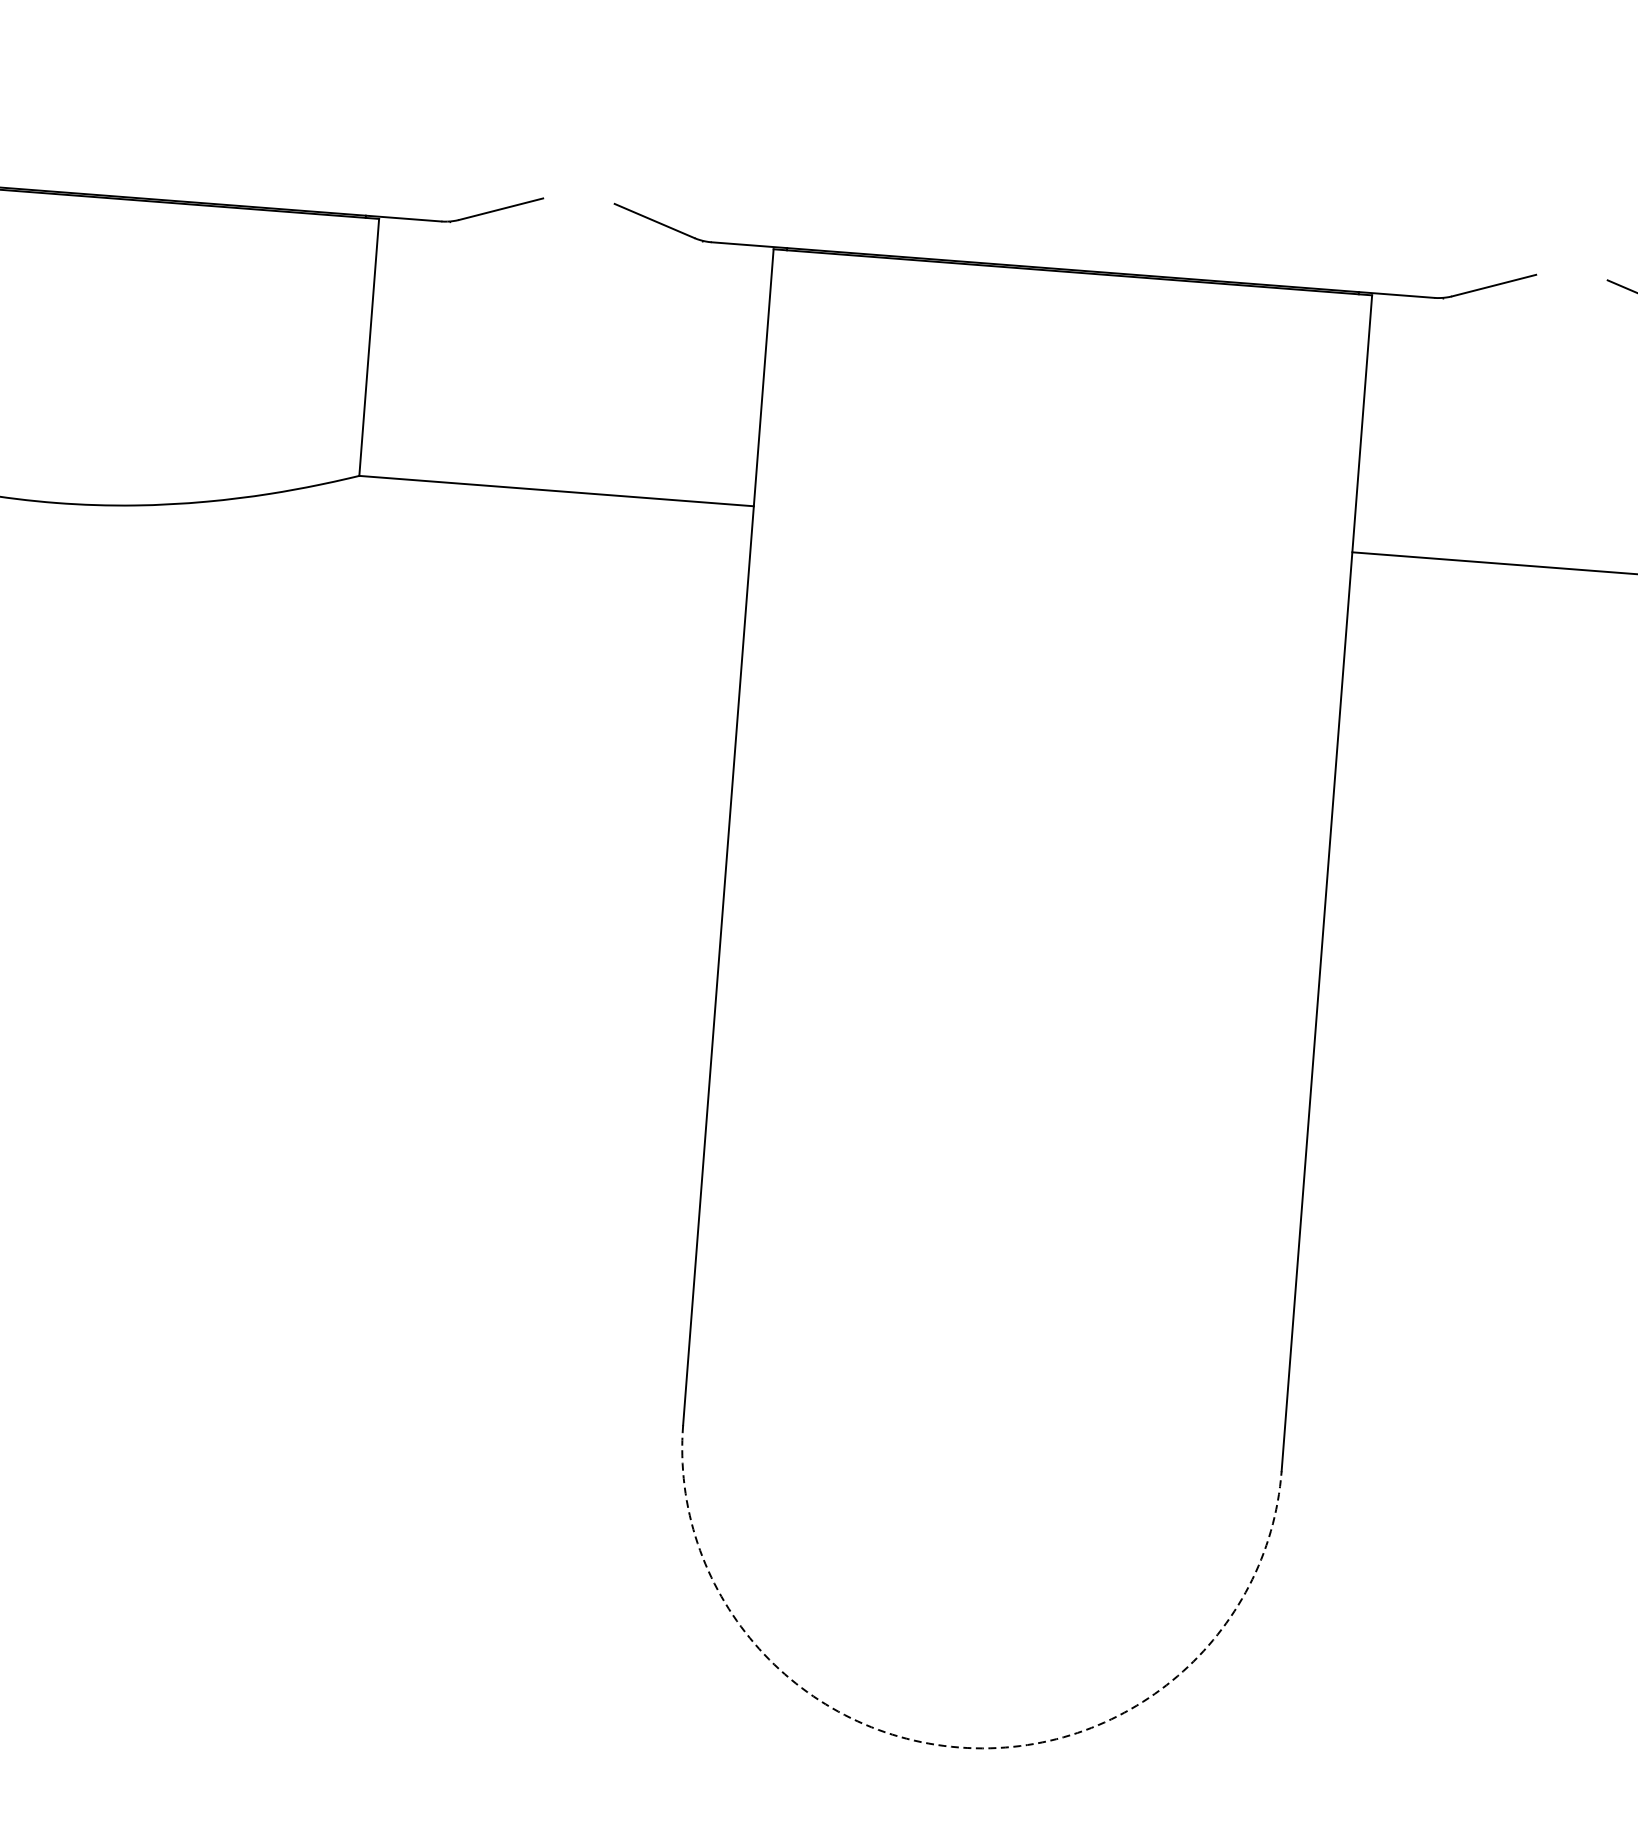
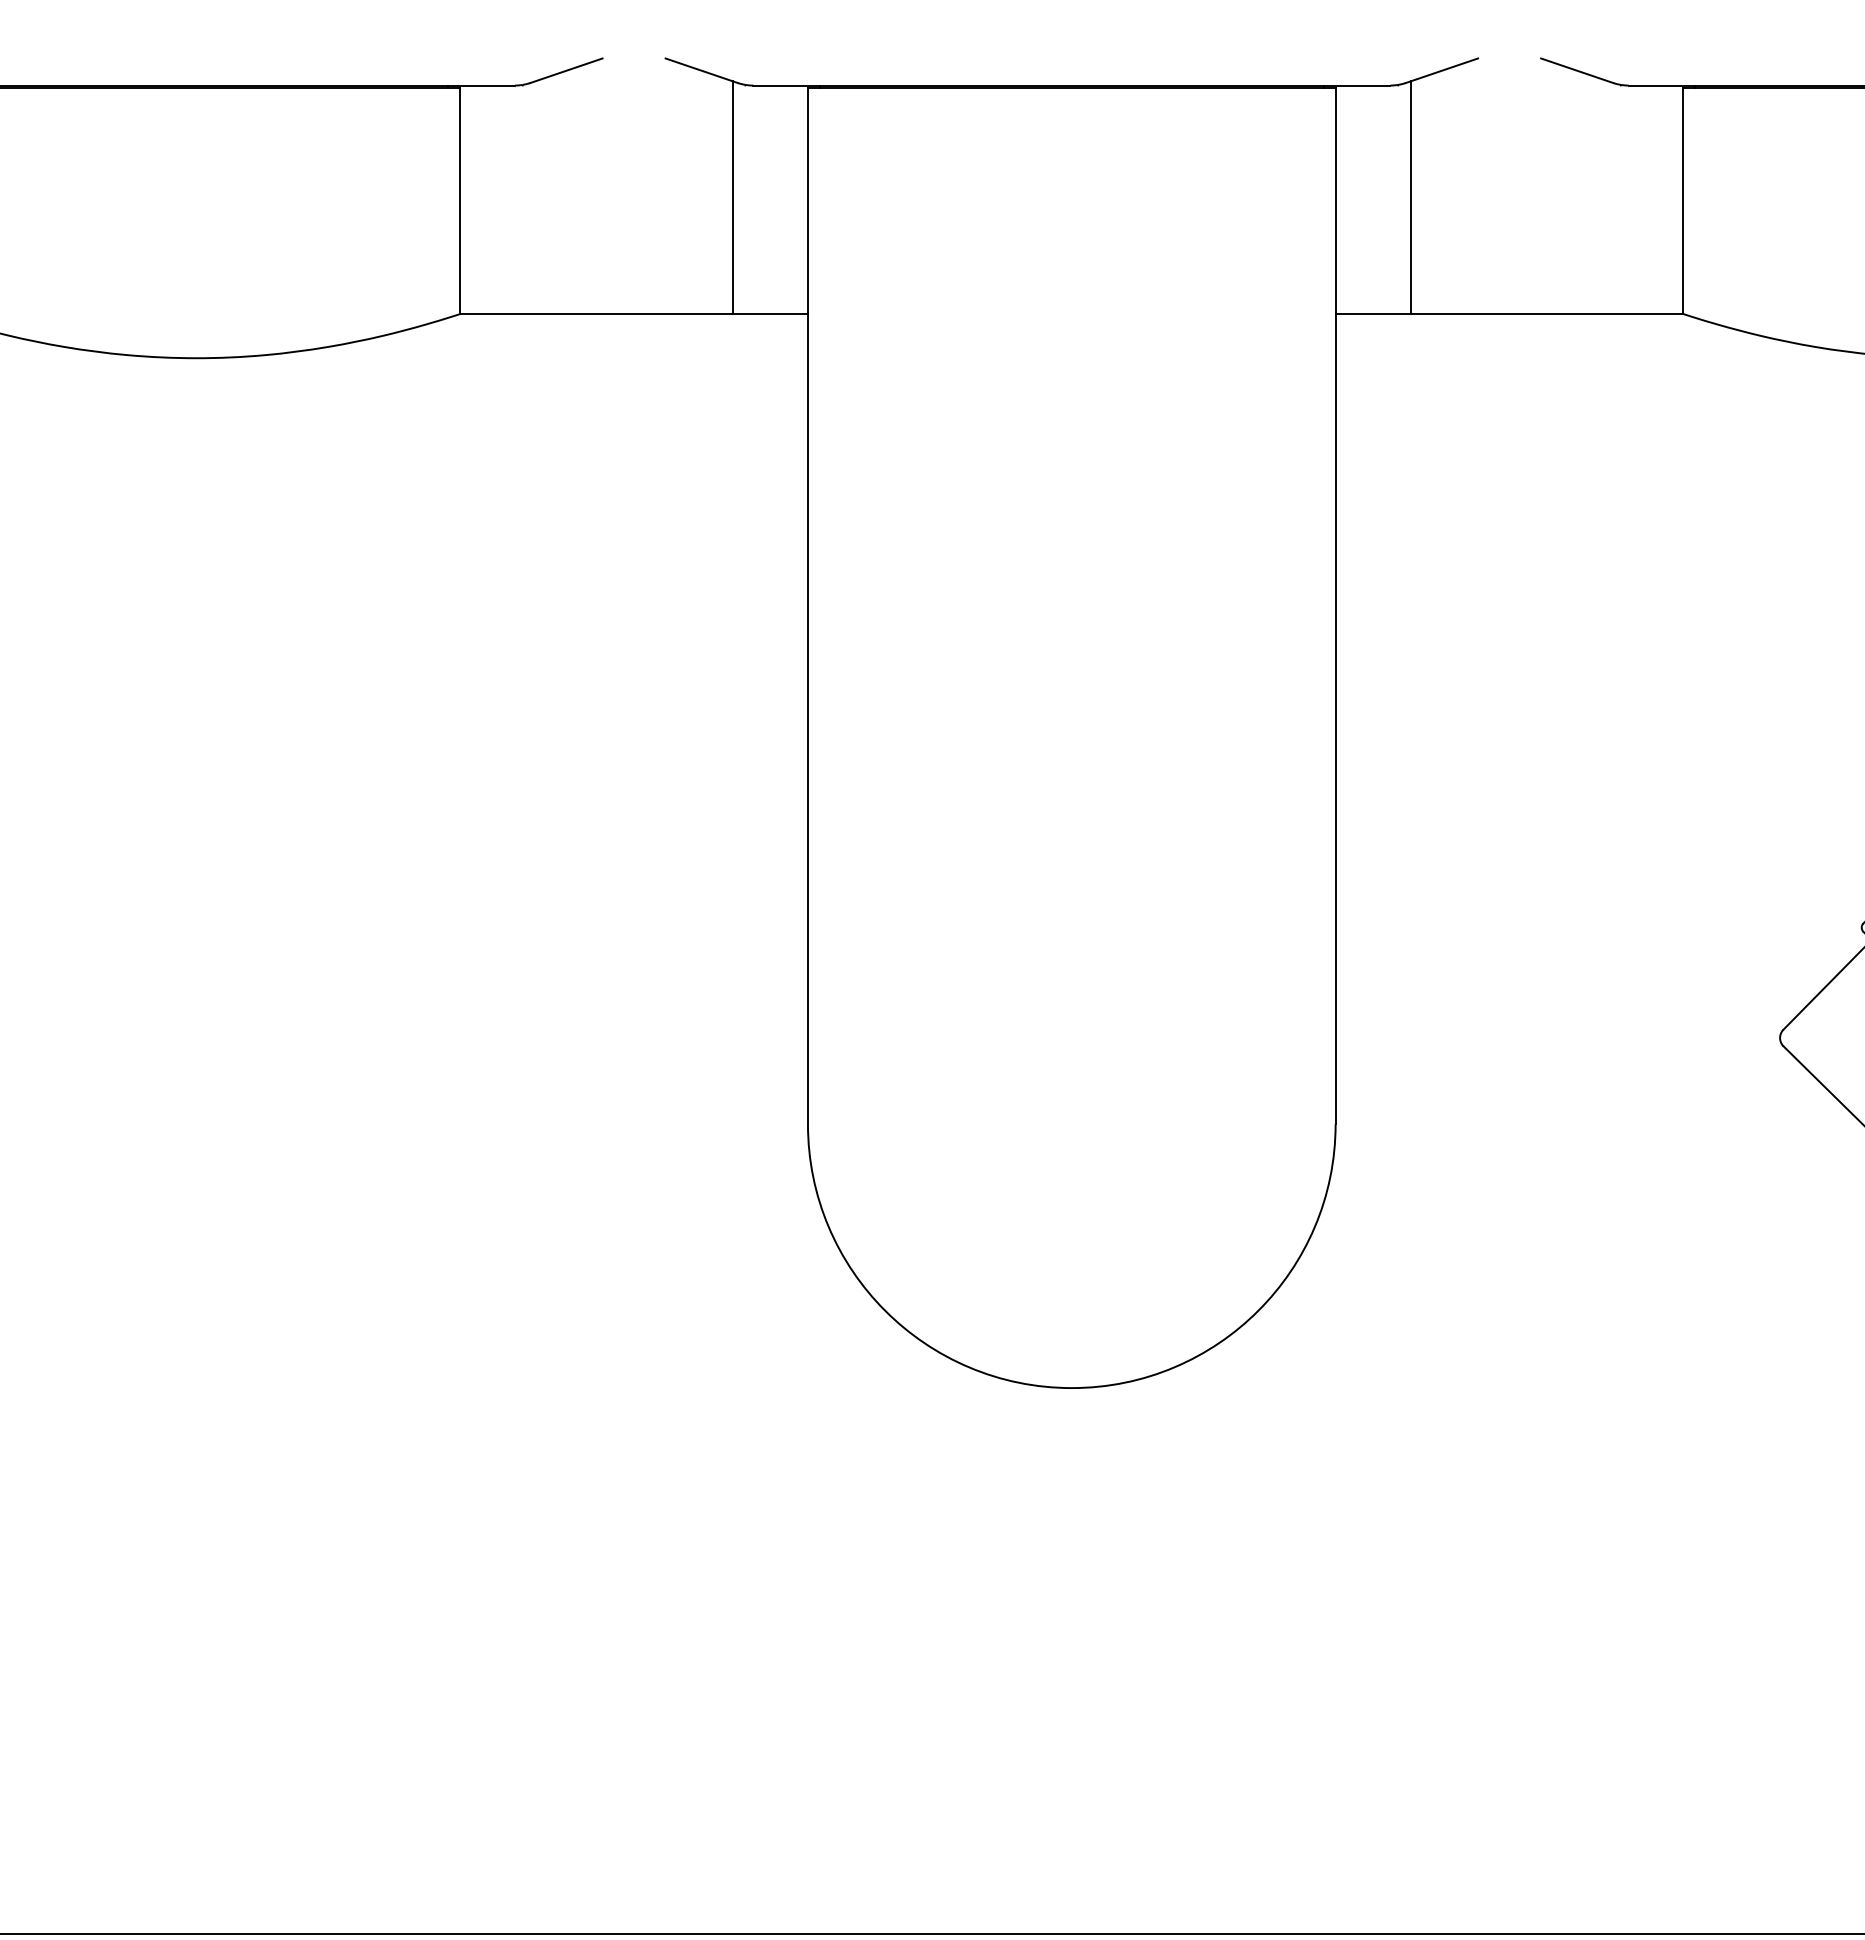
line: (678, 367) -> (732, 197), added
line: (1448, 426) -> (1411, 197), added
arc: (958, 1747) -> (1071, 1388), dashed -> solid

